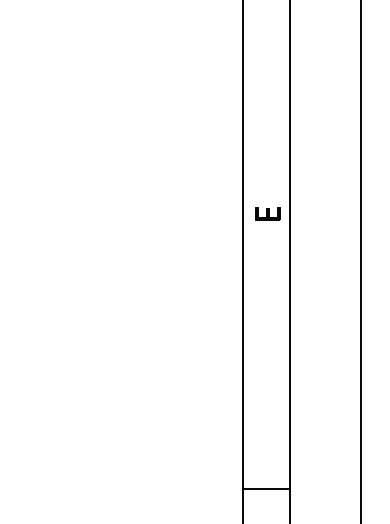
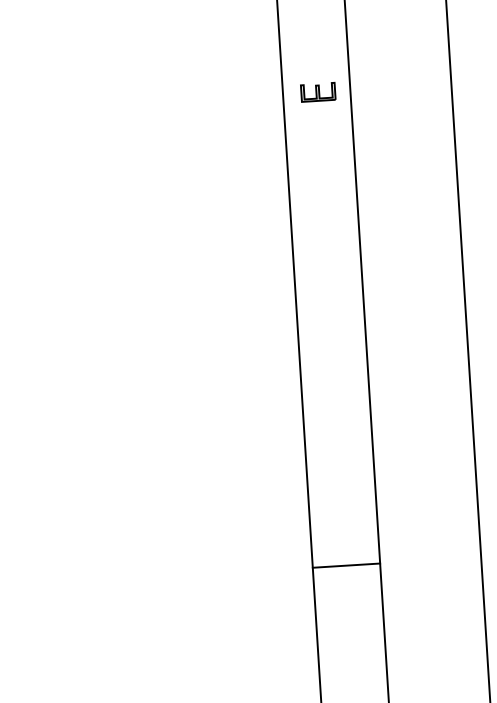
part: (267, 213) -> (317, 92), moved
line: (266, 488) -> (346, 565), moved

